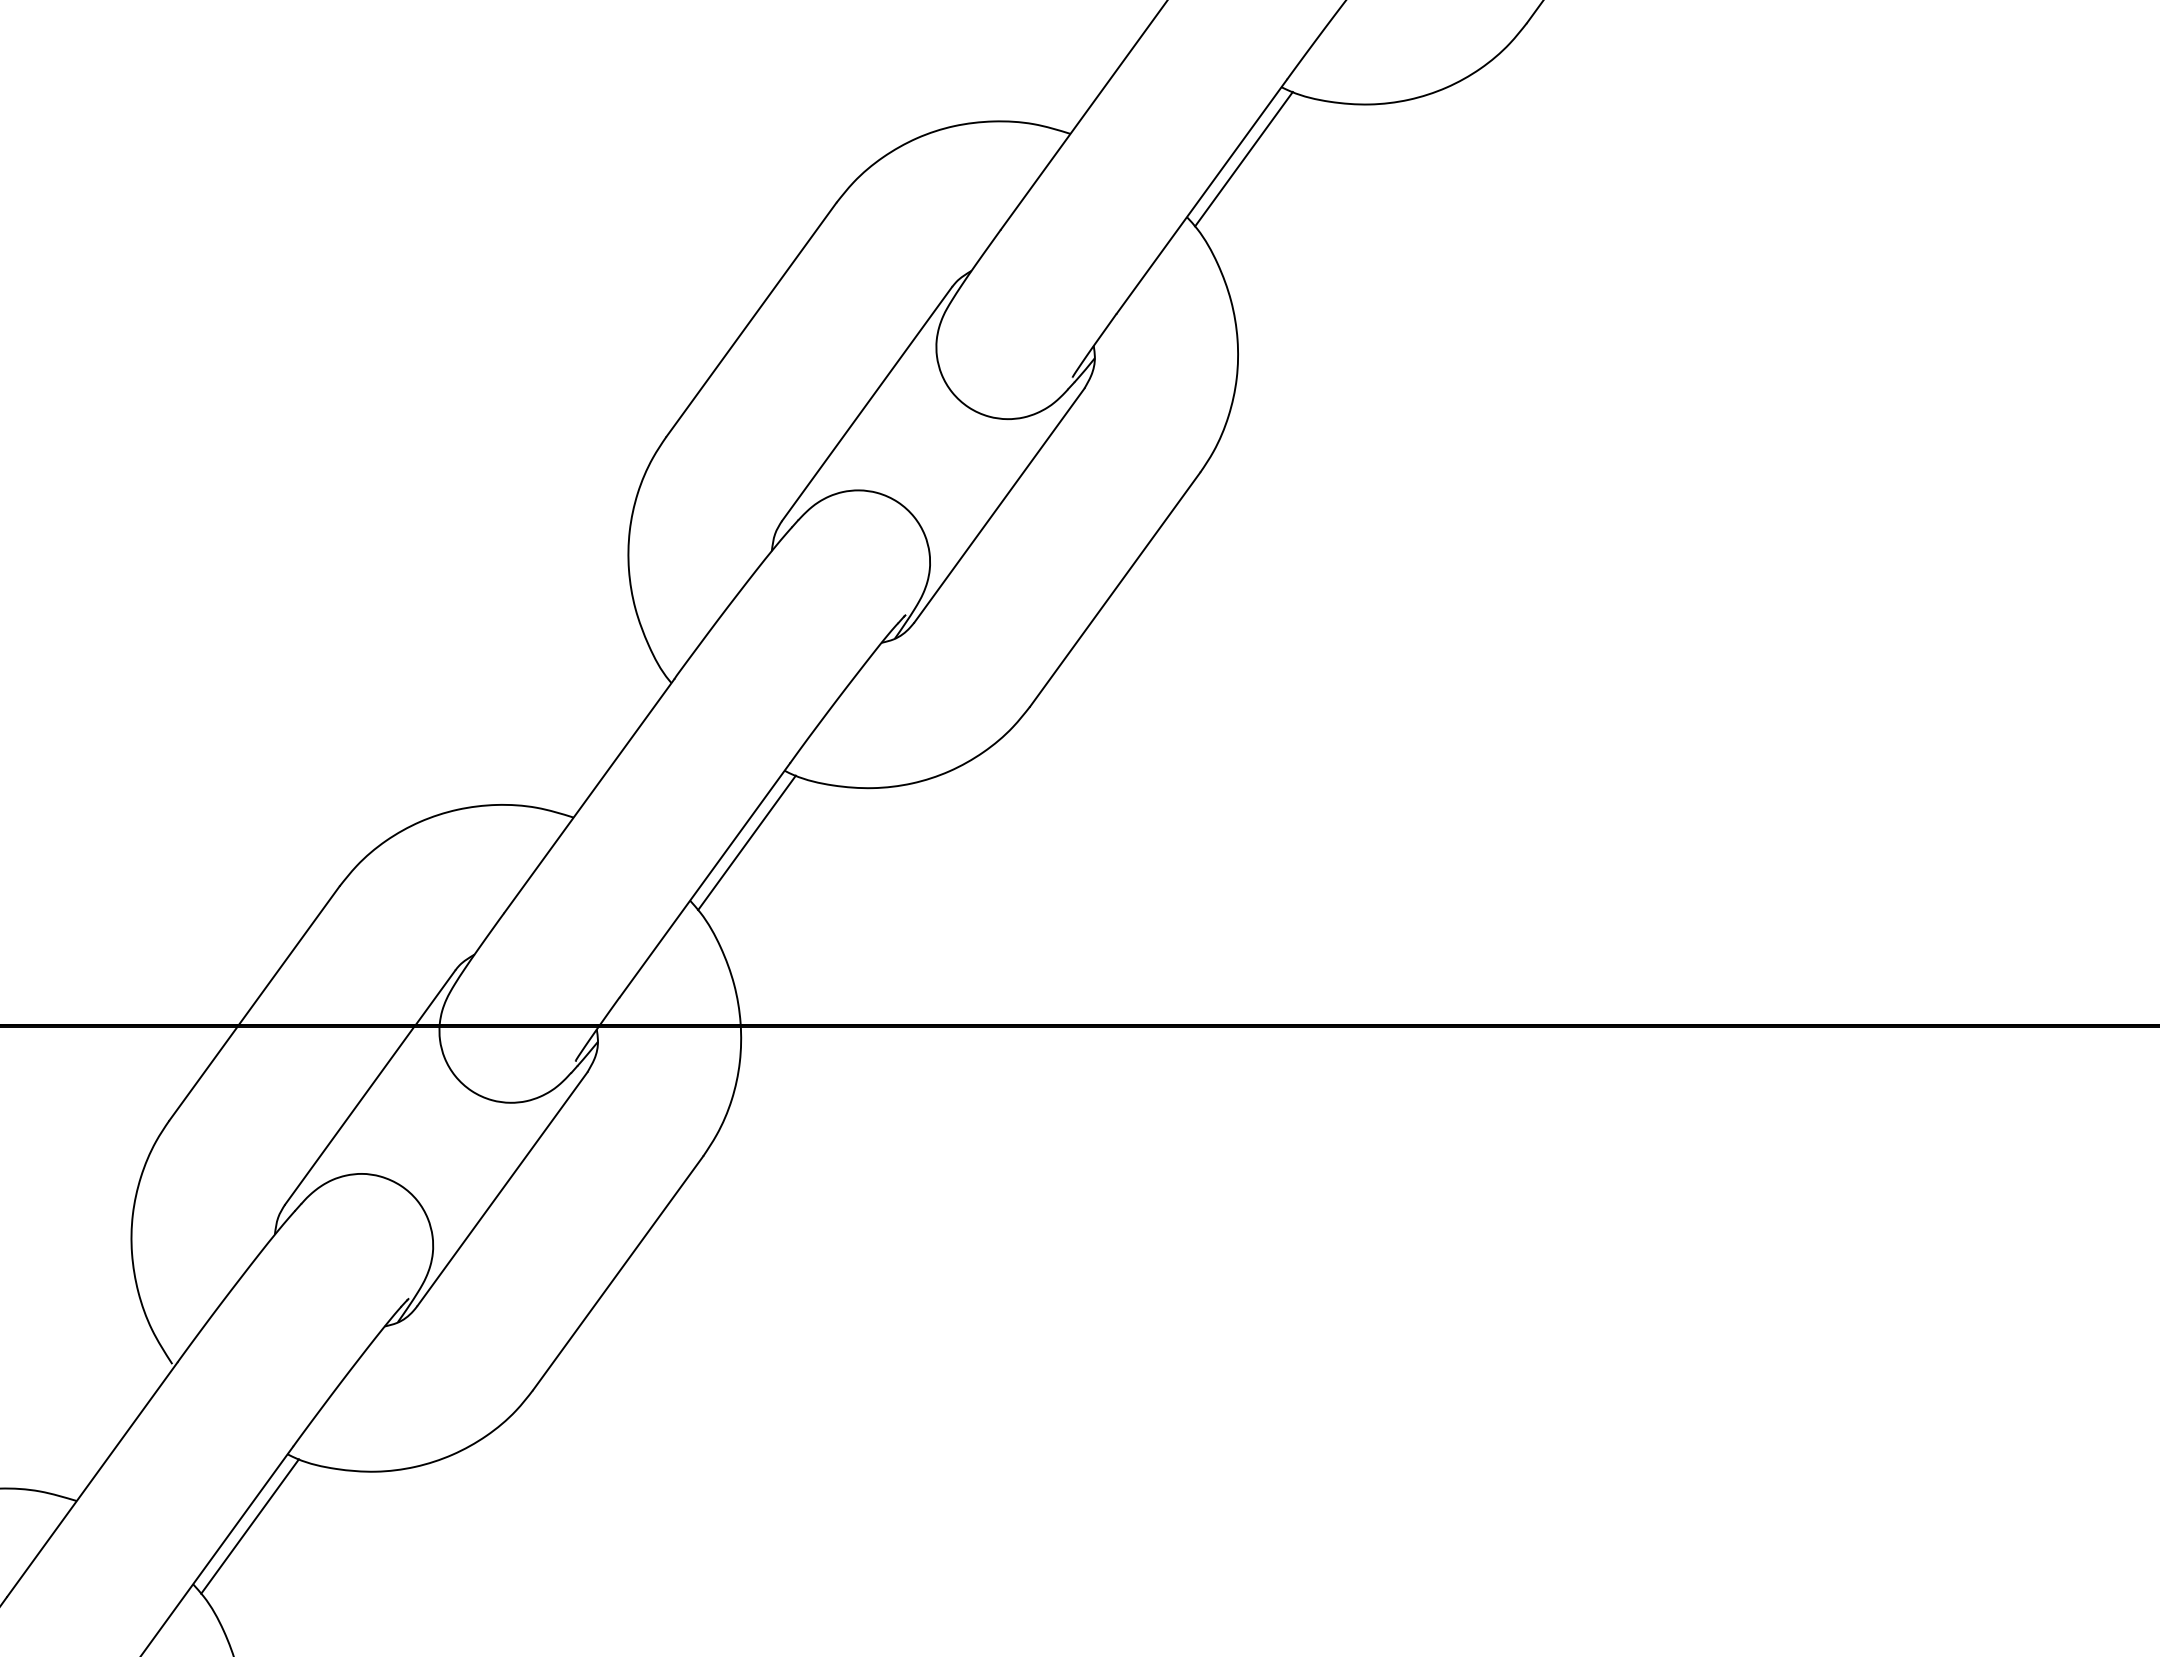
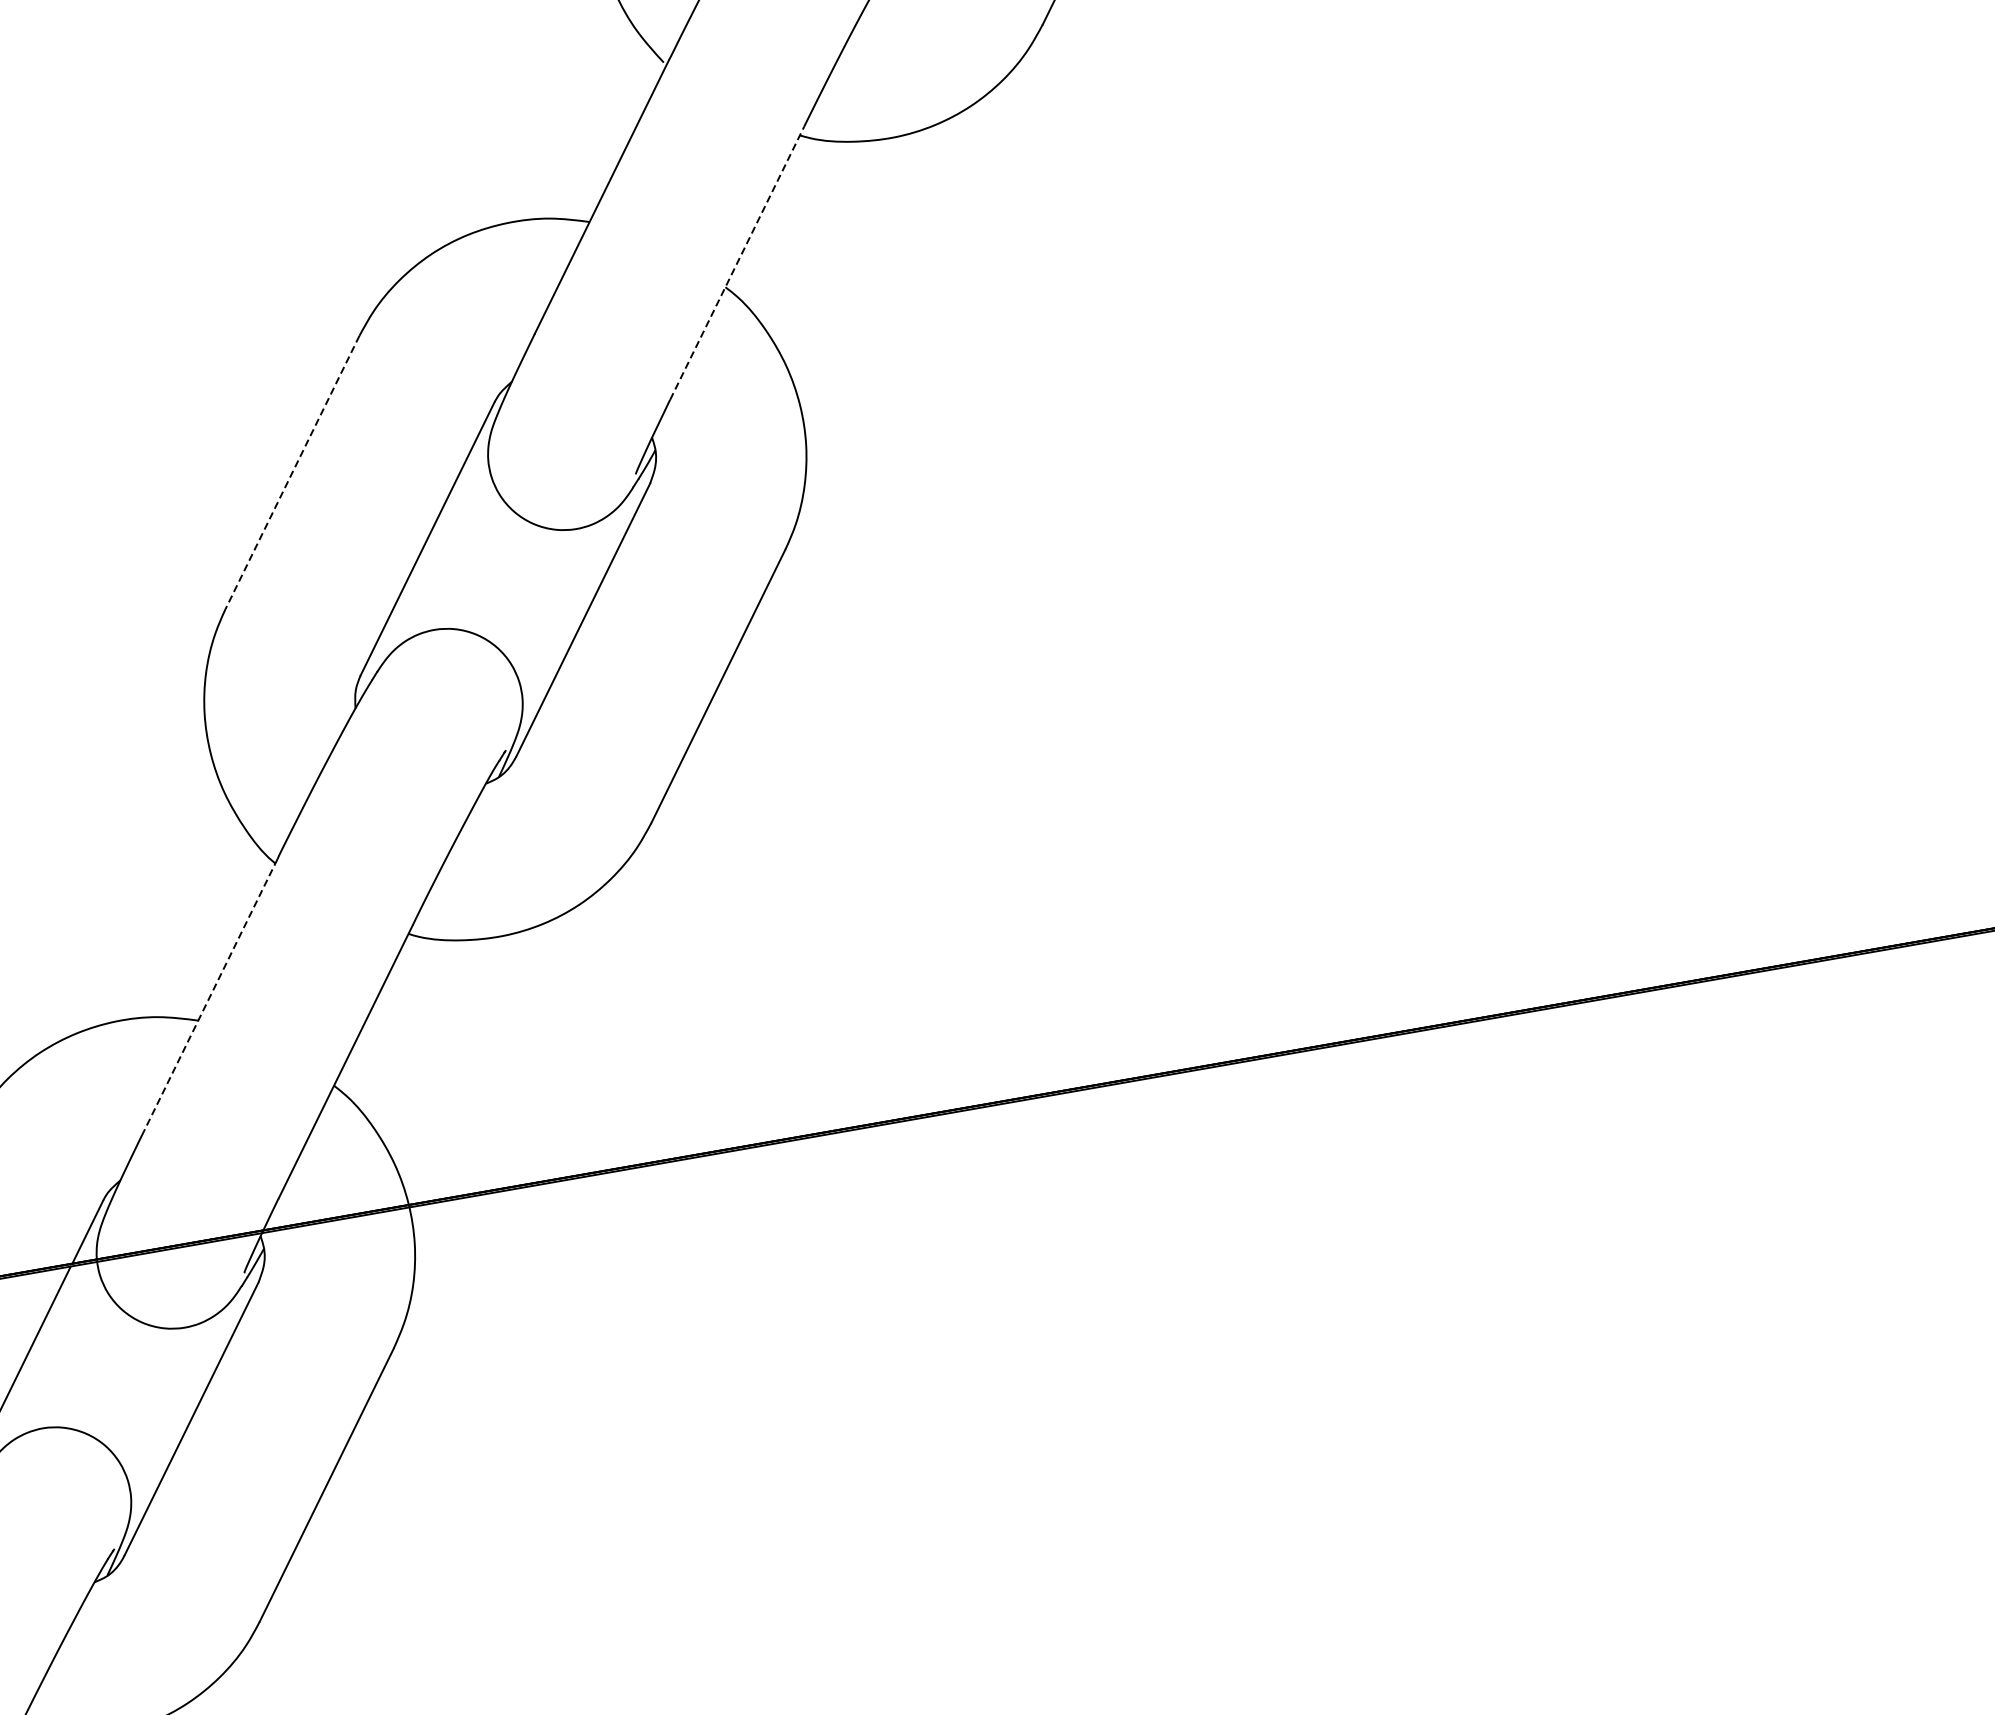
line: (1243, 158) -> (773, 216), removed
line: (1202, 196) -> (737, 263), solid -> dashed
line: (751, 319) -> (292, 472), solid -> dashed
line: (589, 796) -> (210, 995), solid -> dashed
line: (746, 842) -> (381, 1015), removed

